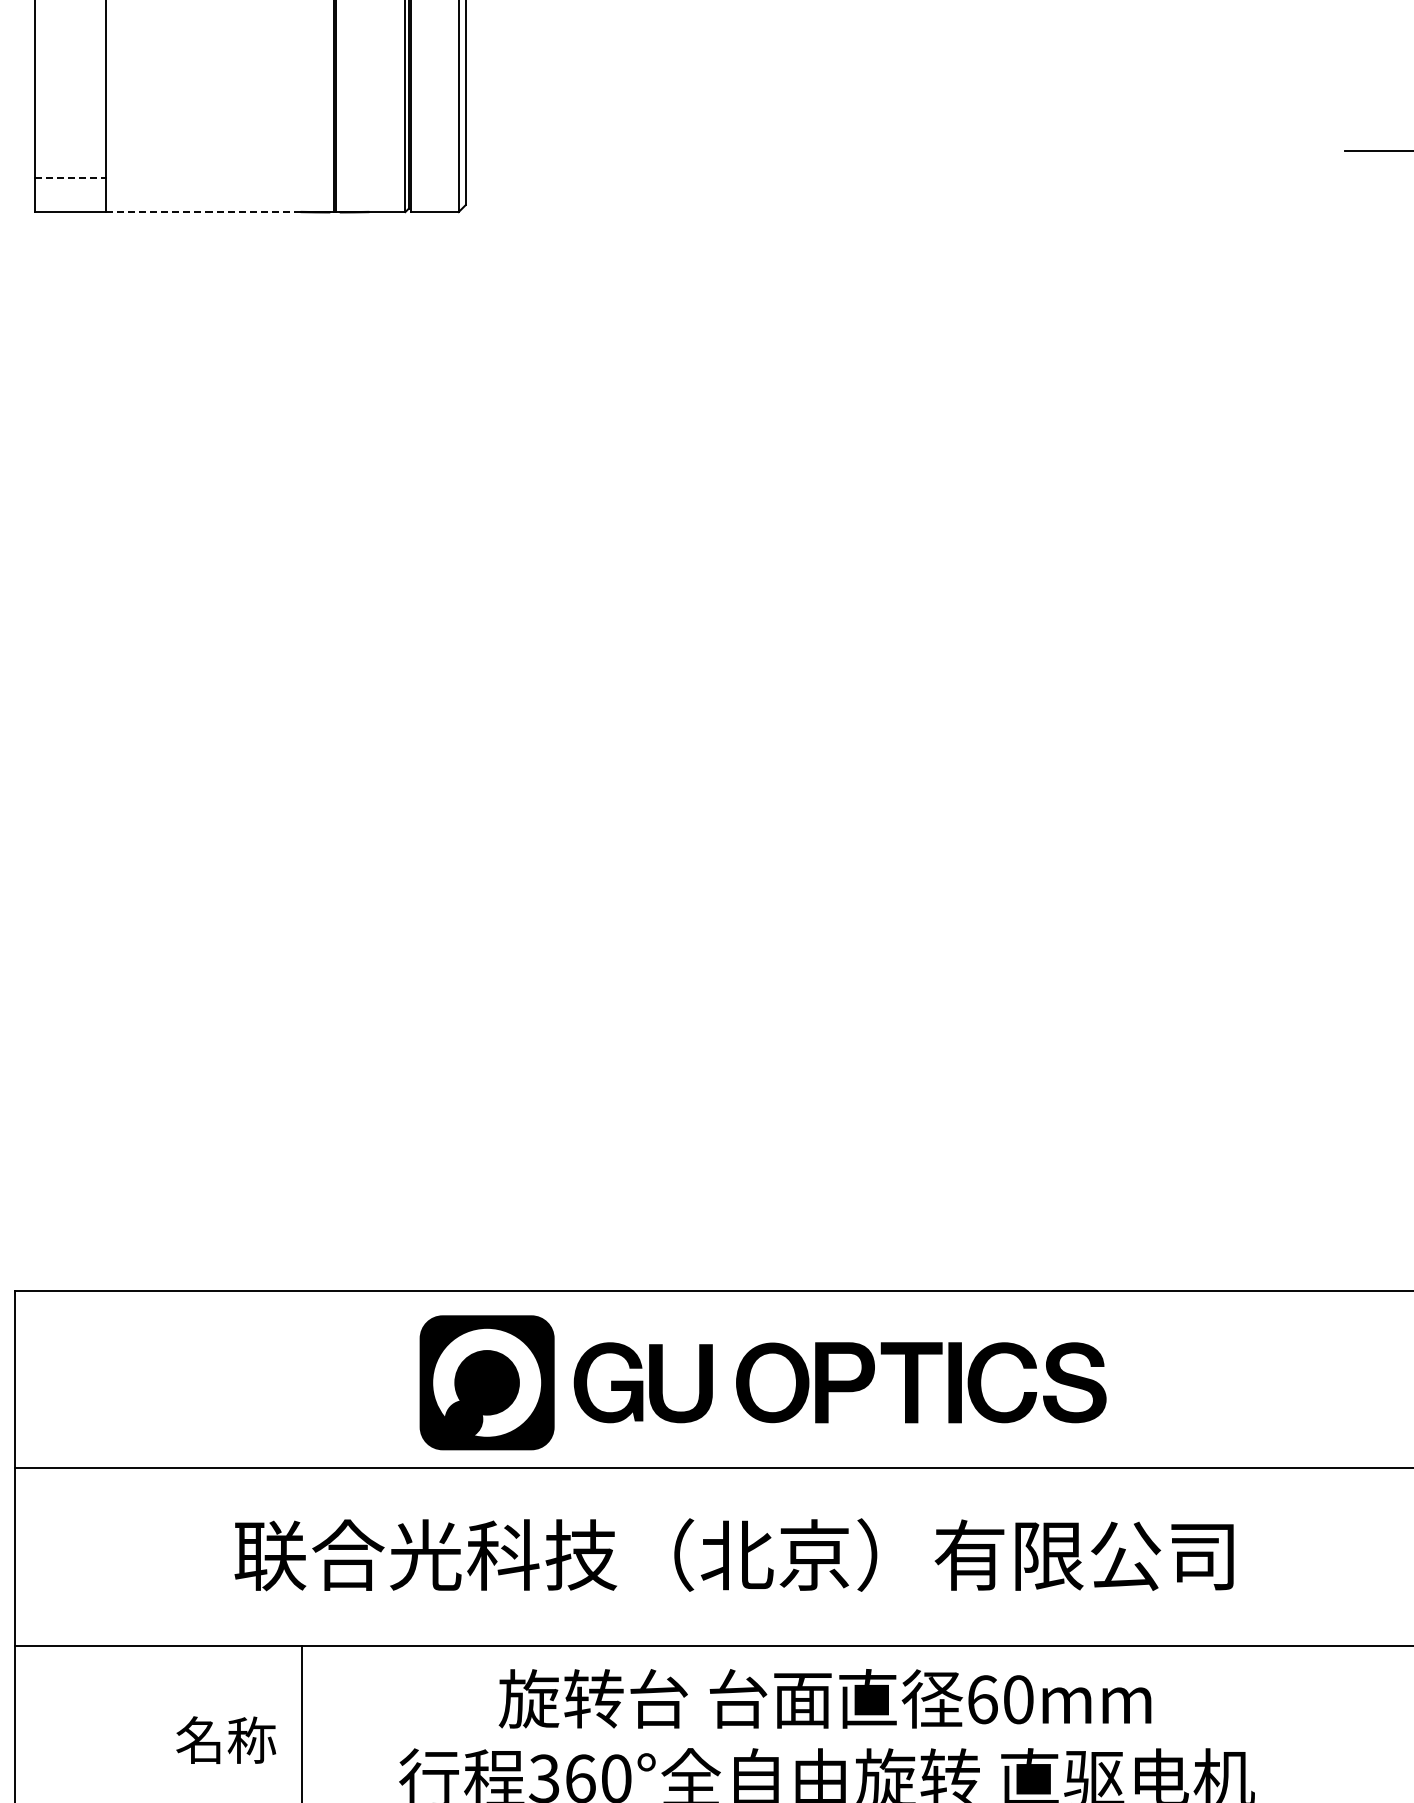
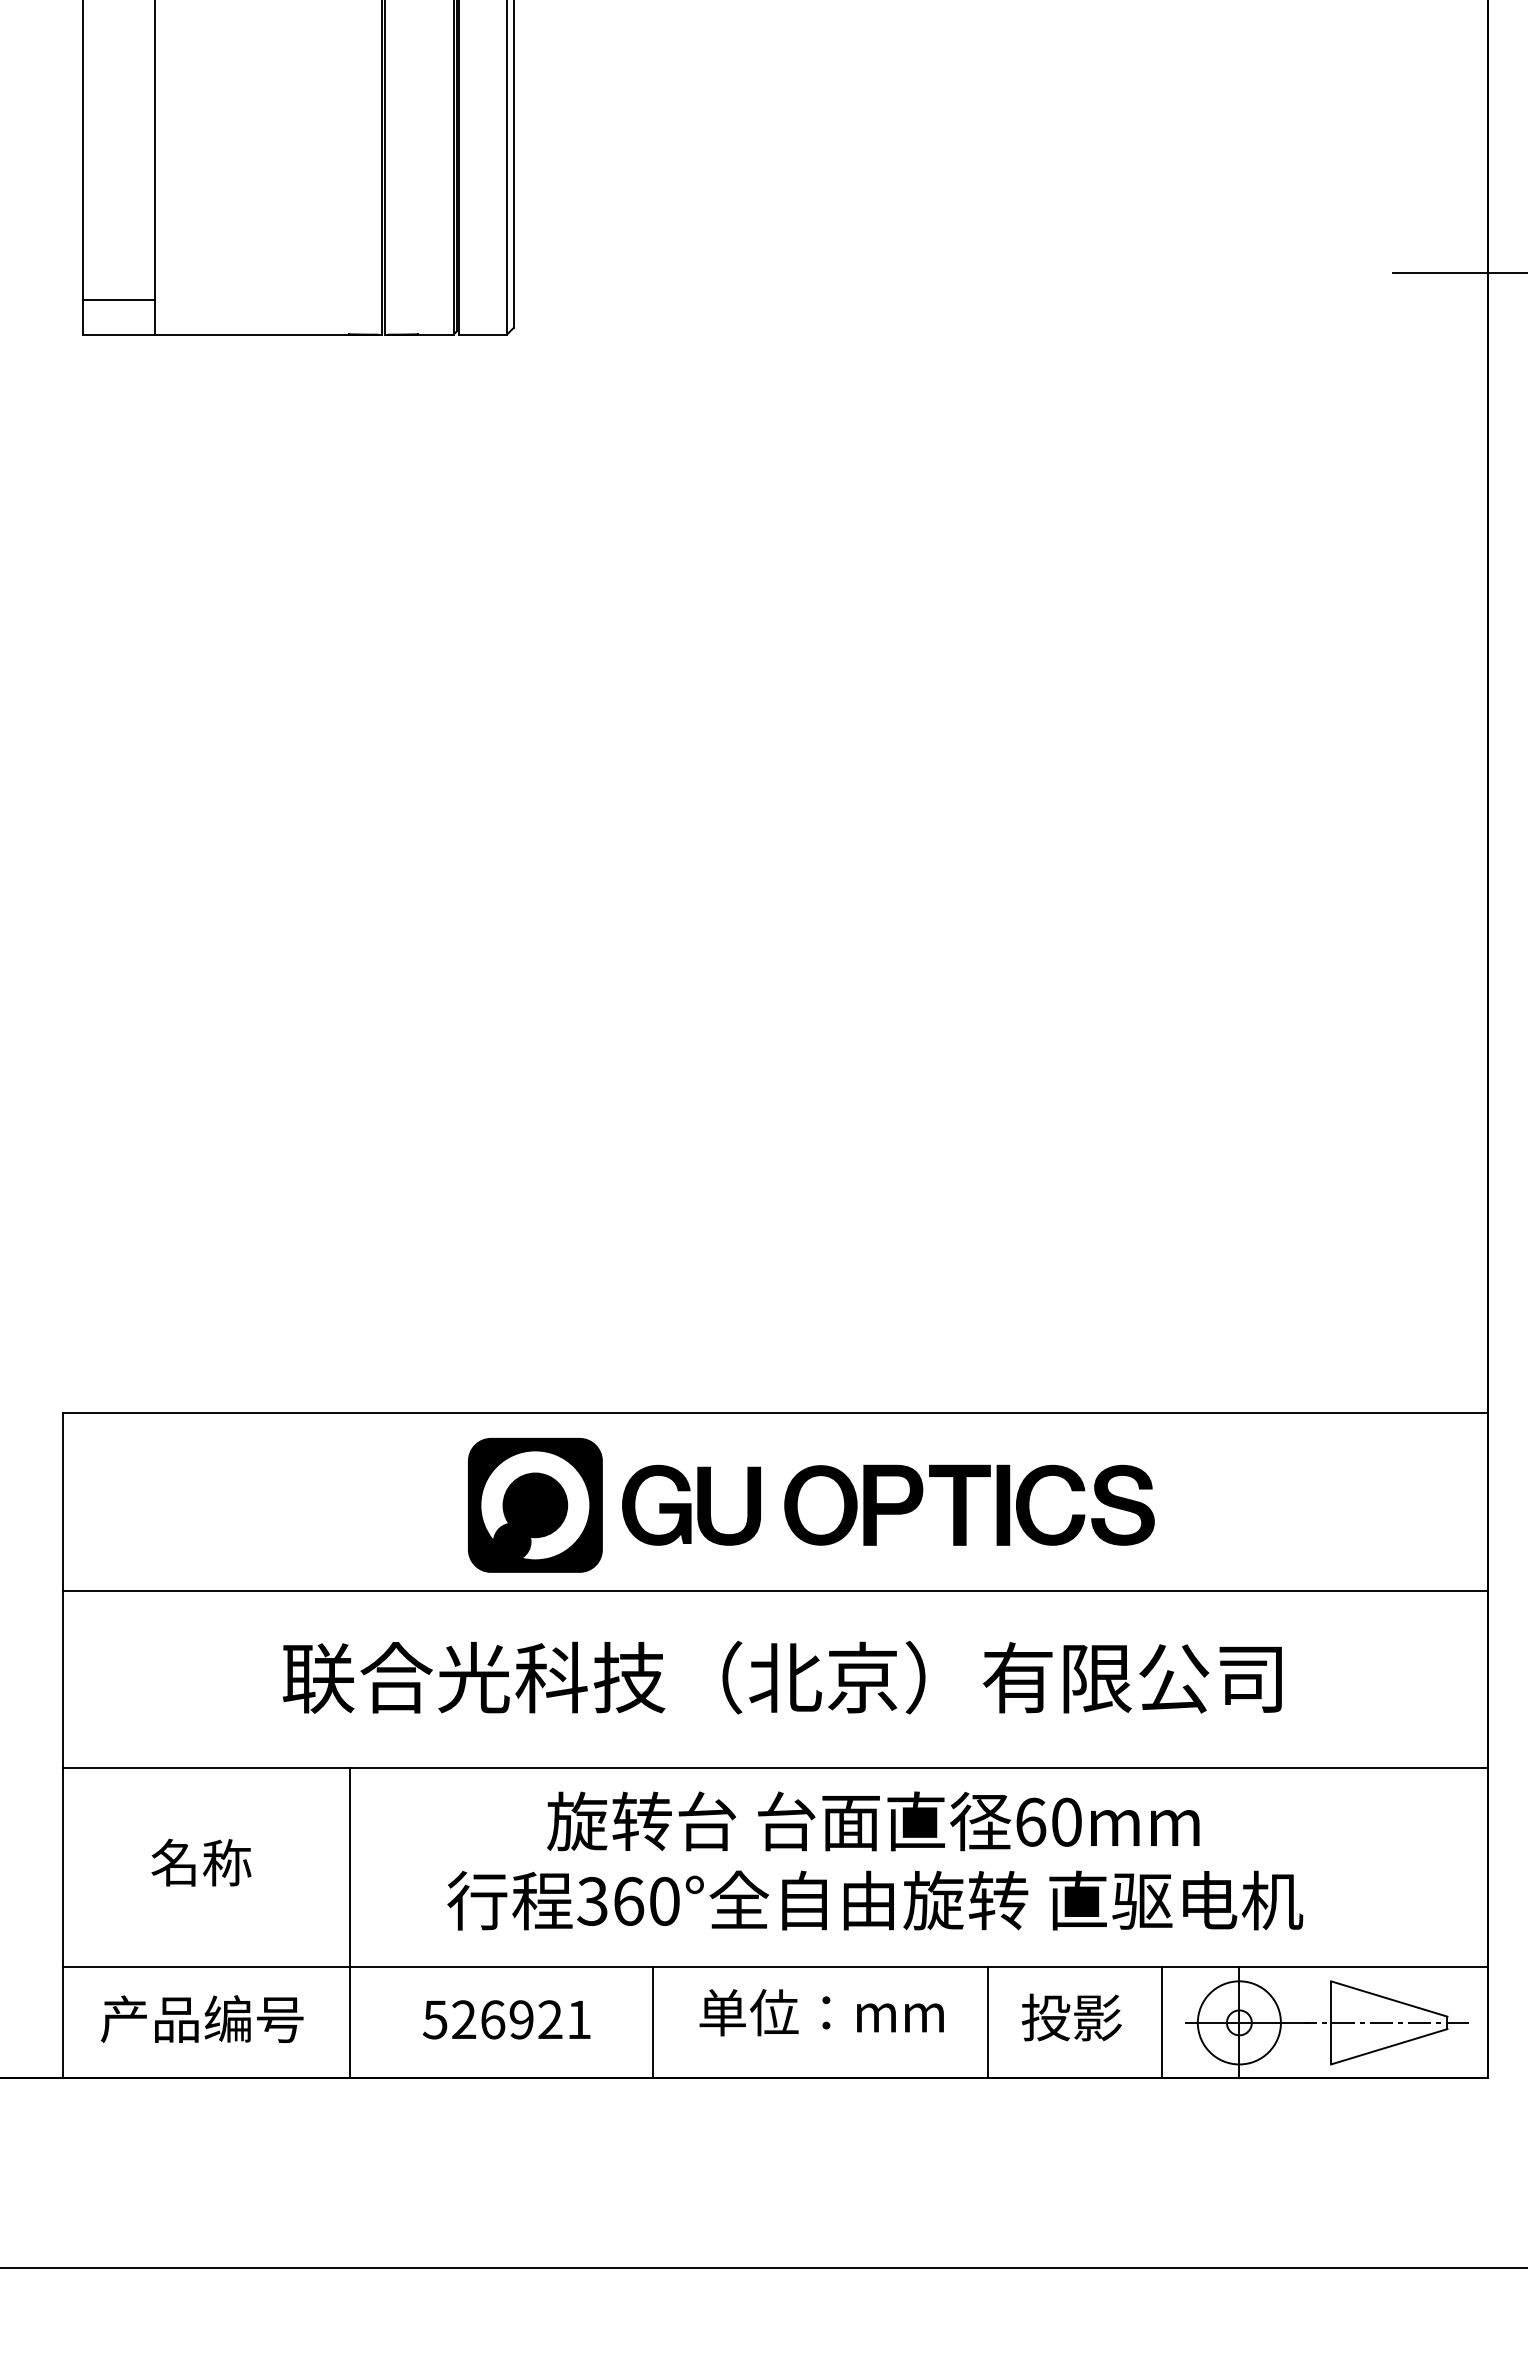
line: (70, 177) -> (118, 300), dashed -> solid
line: (204, 211) -> (252, 334), dashed -> solid
text: (226, 1739) -> (201, 1862), moved

